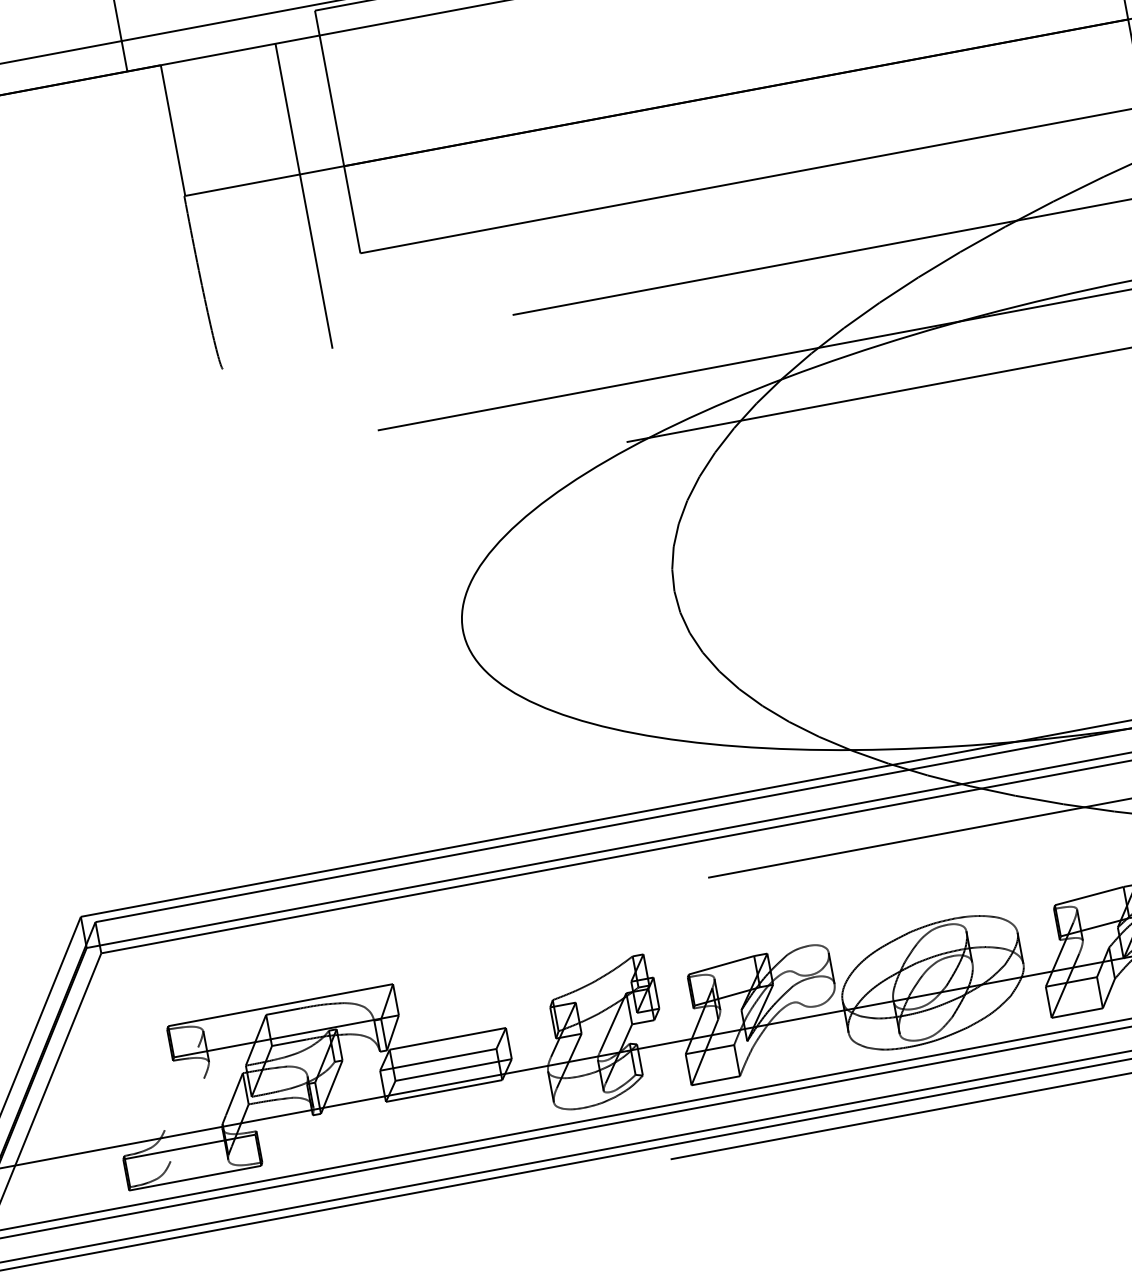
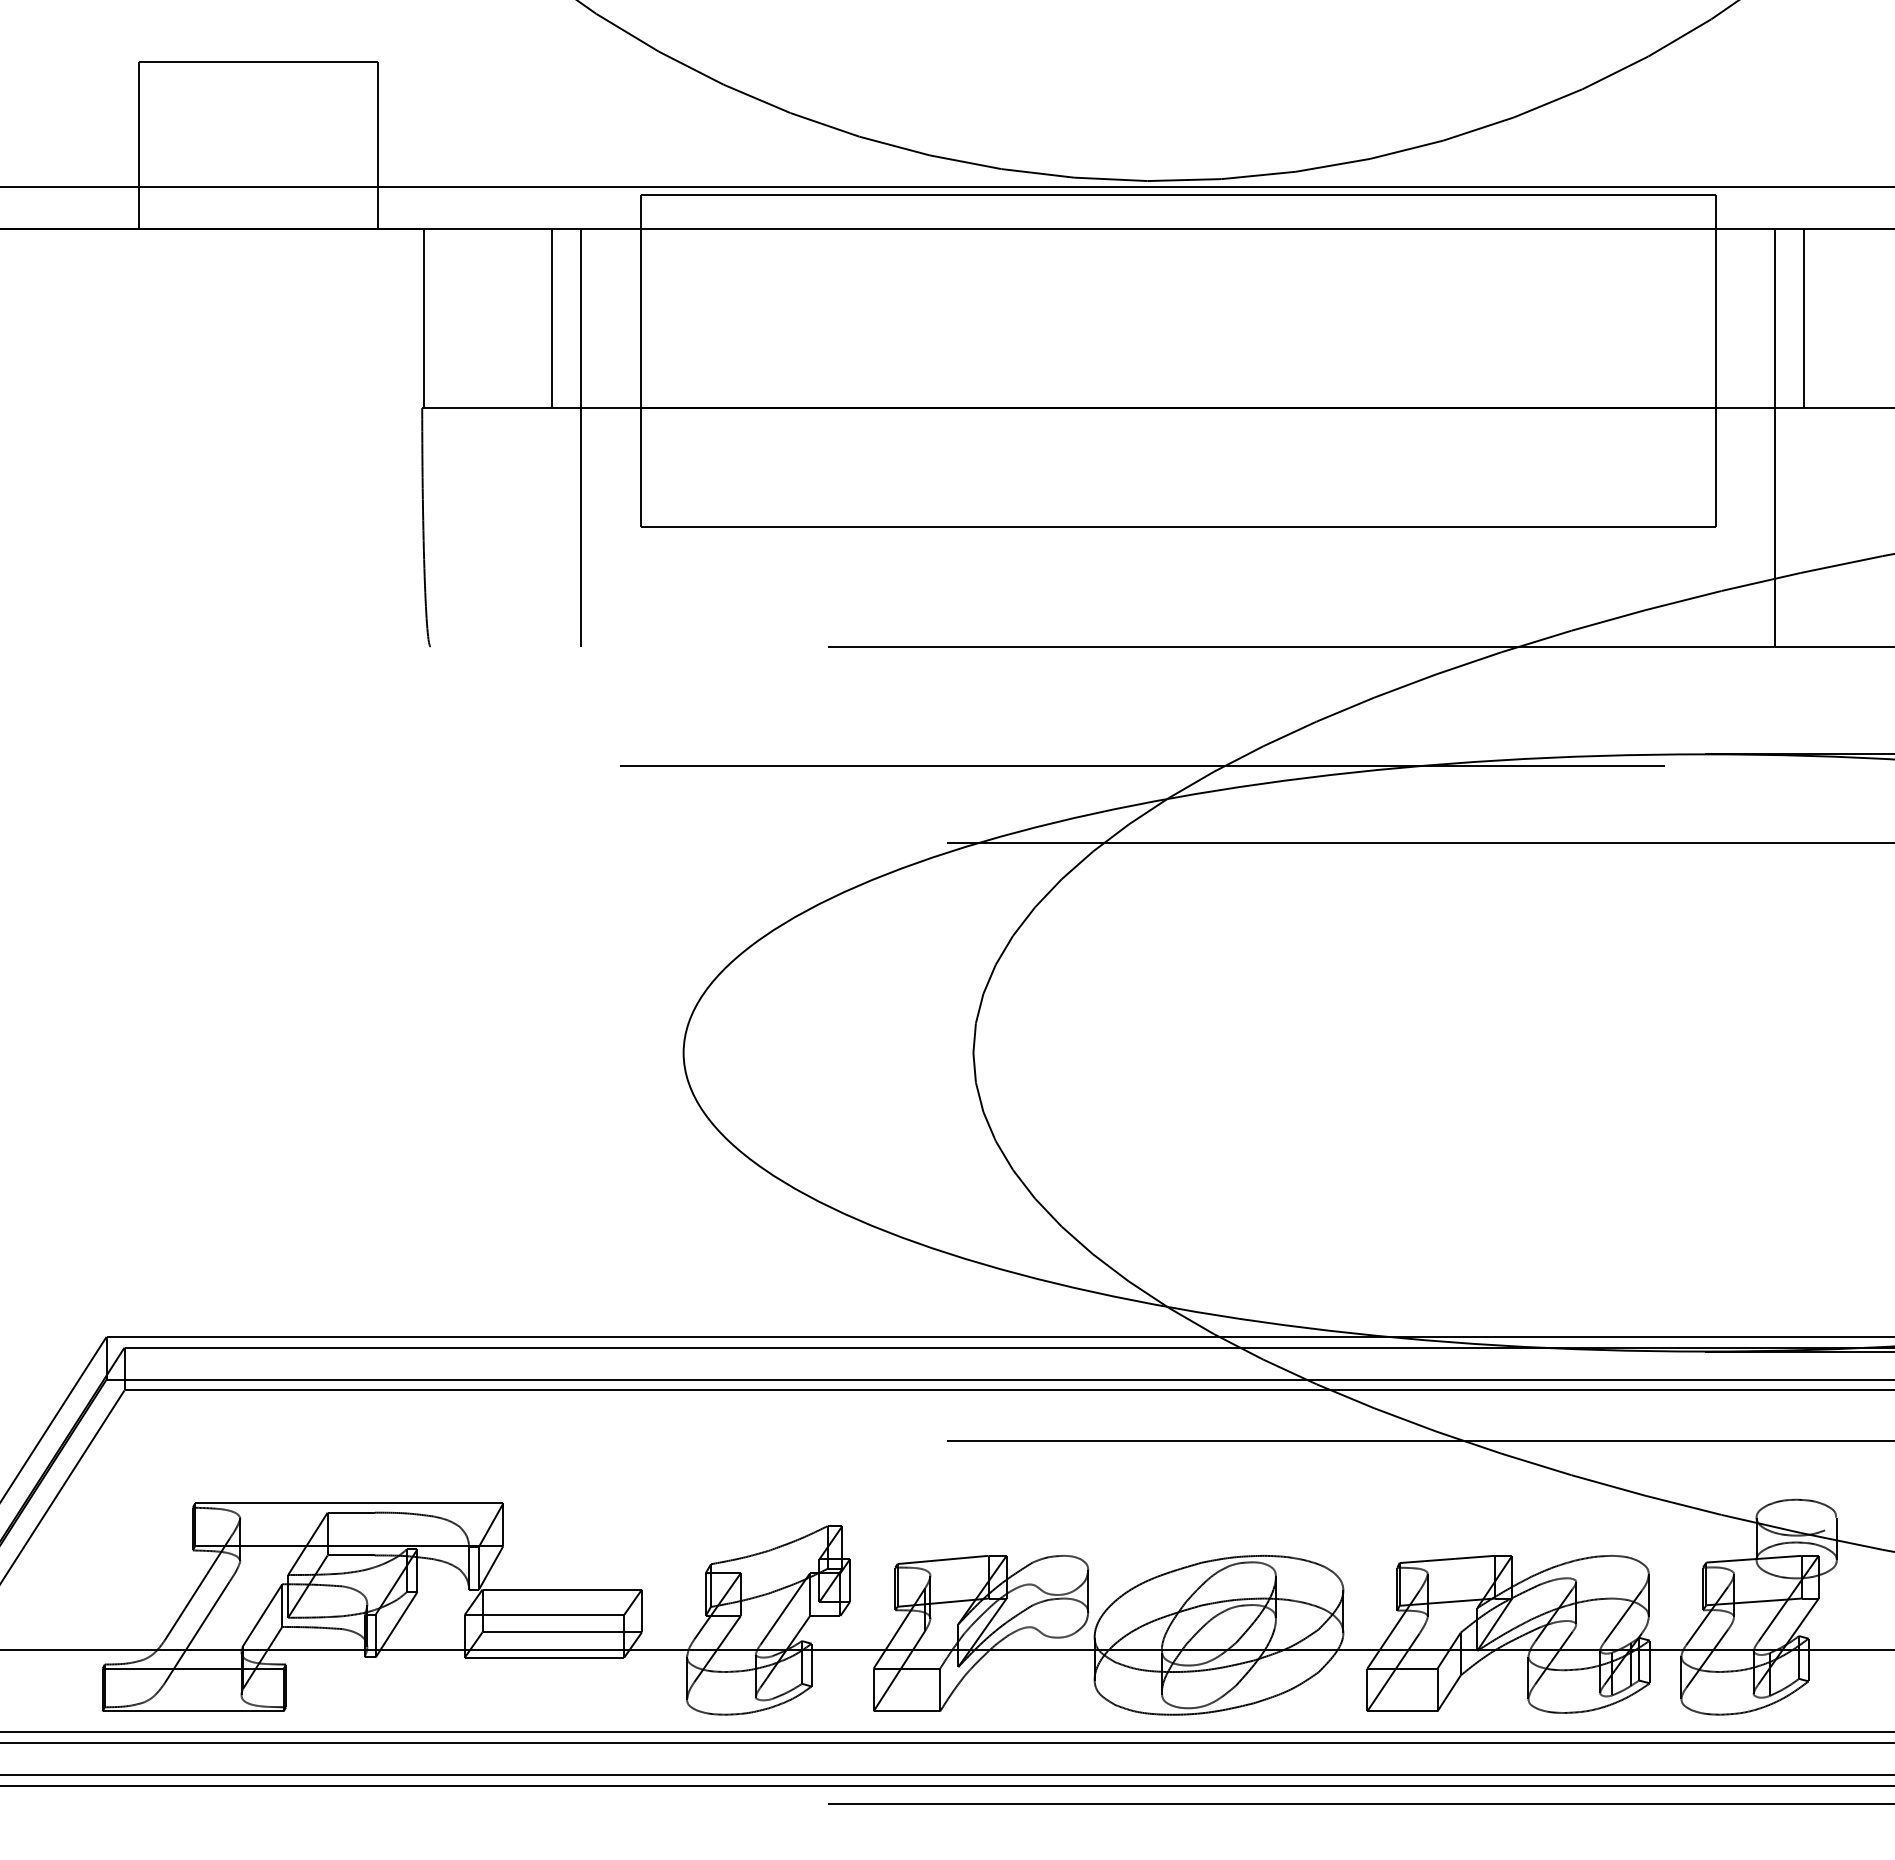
line: (266, 112) -> (551, 317), added
line: (180, 1088) -> (196, 1589), added
line: (186, 1120) -> (196, 1632), added

